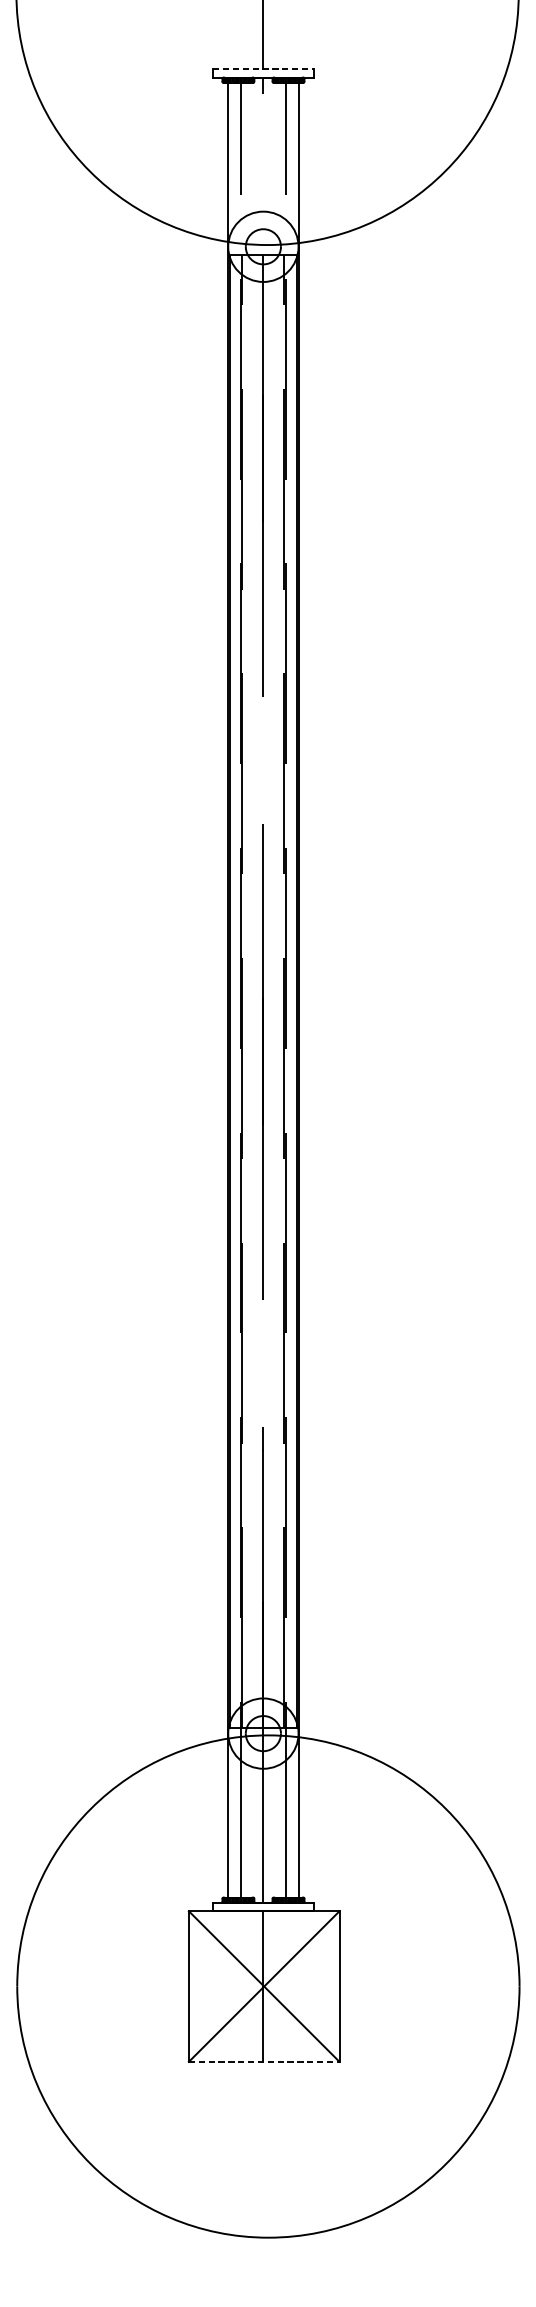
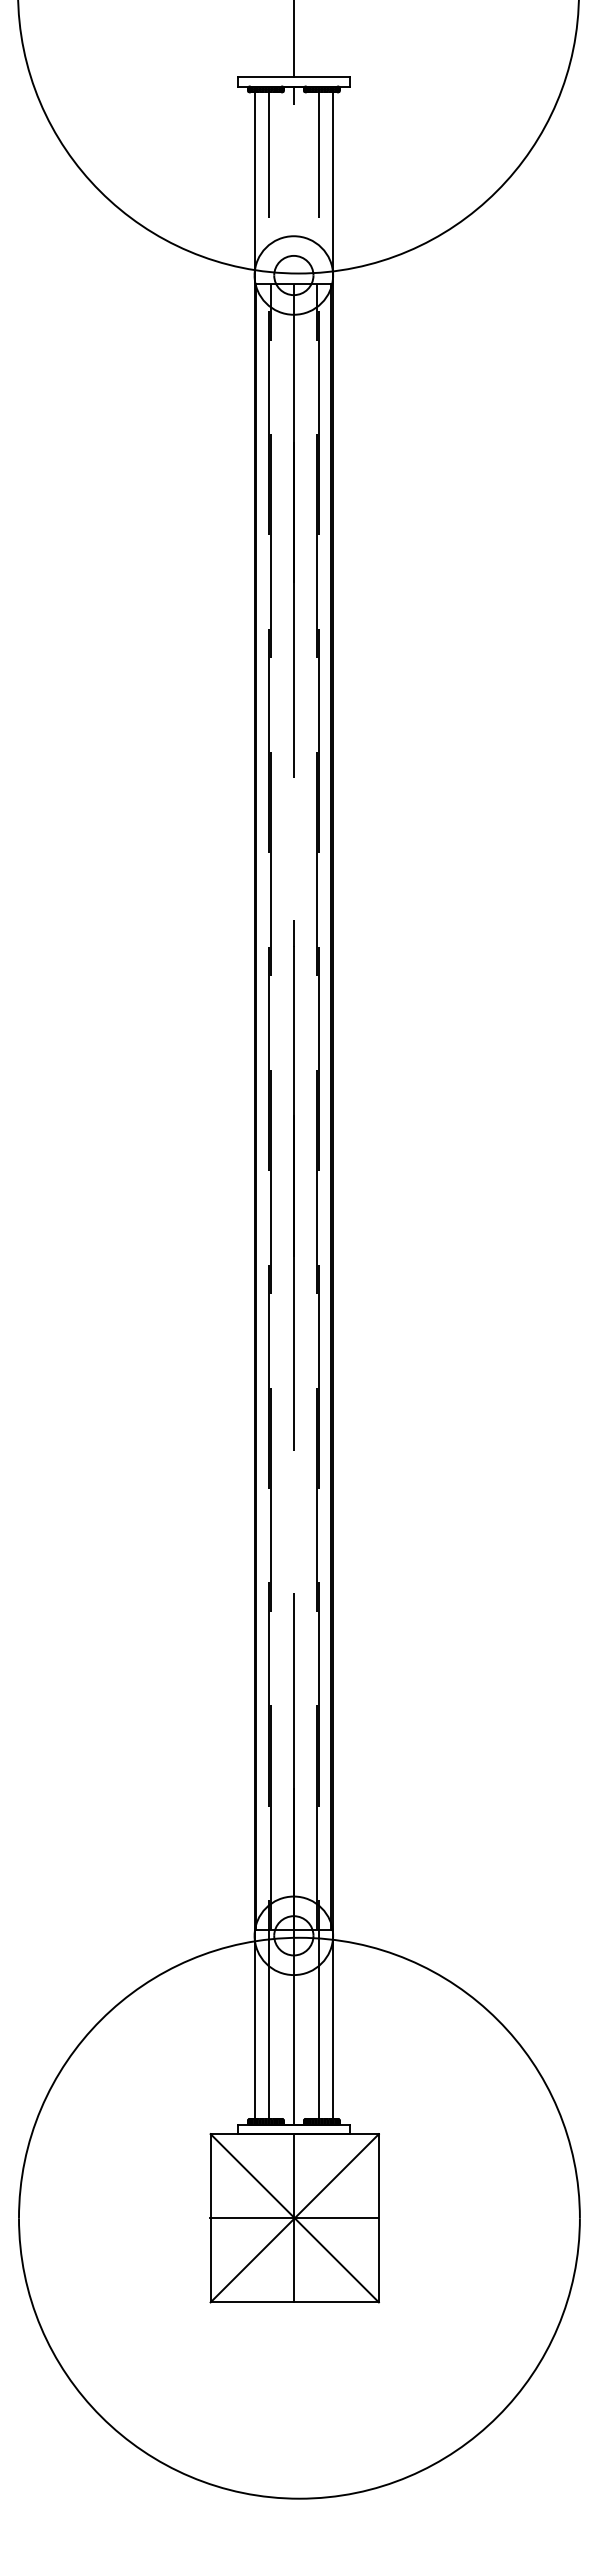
line: (263, 69) -> (294, 77), dashed -> solid
line: (263, 1986) -> (293, 2218), added
line: (264, 2061) -> (295, 2302), dashed -> solid

